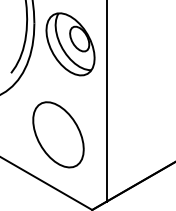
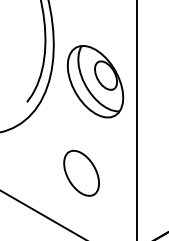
part: (70, 44) -> (95, 81), moved
part: (58, 134) -> (81, 172), size x0.6

